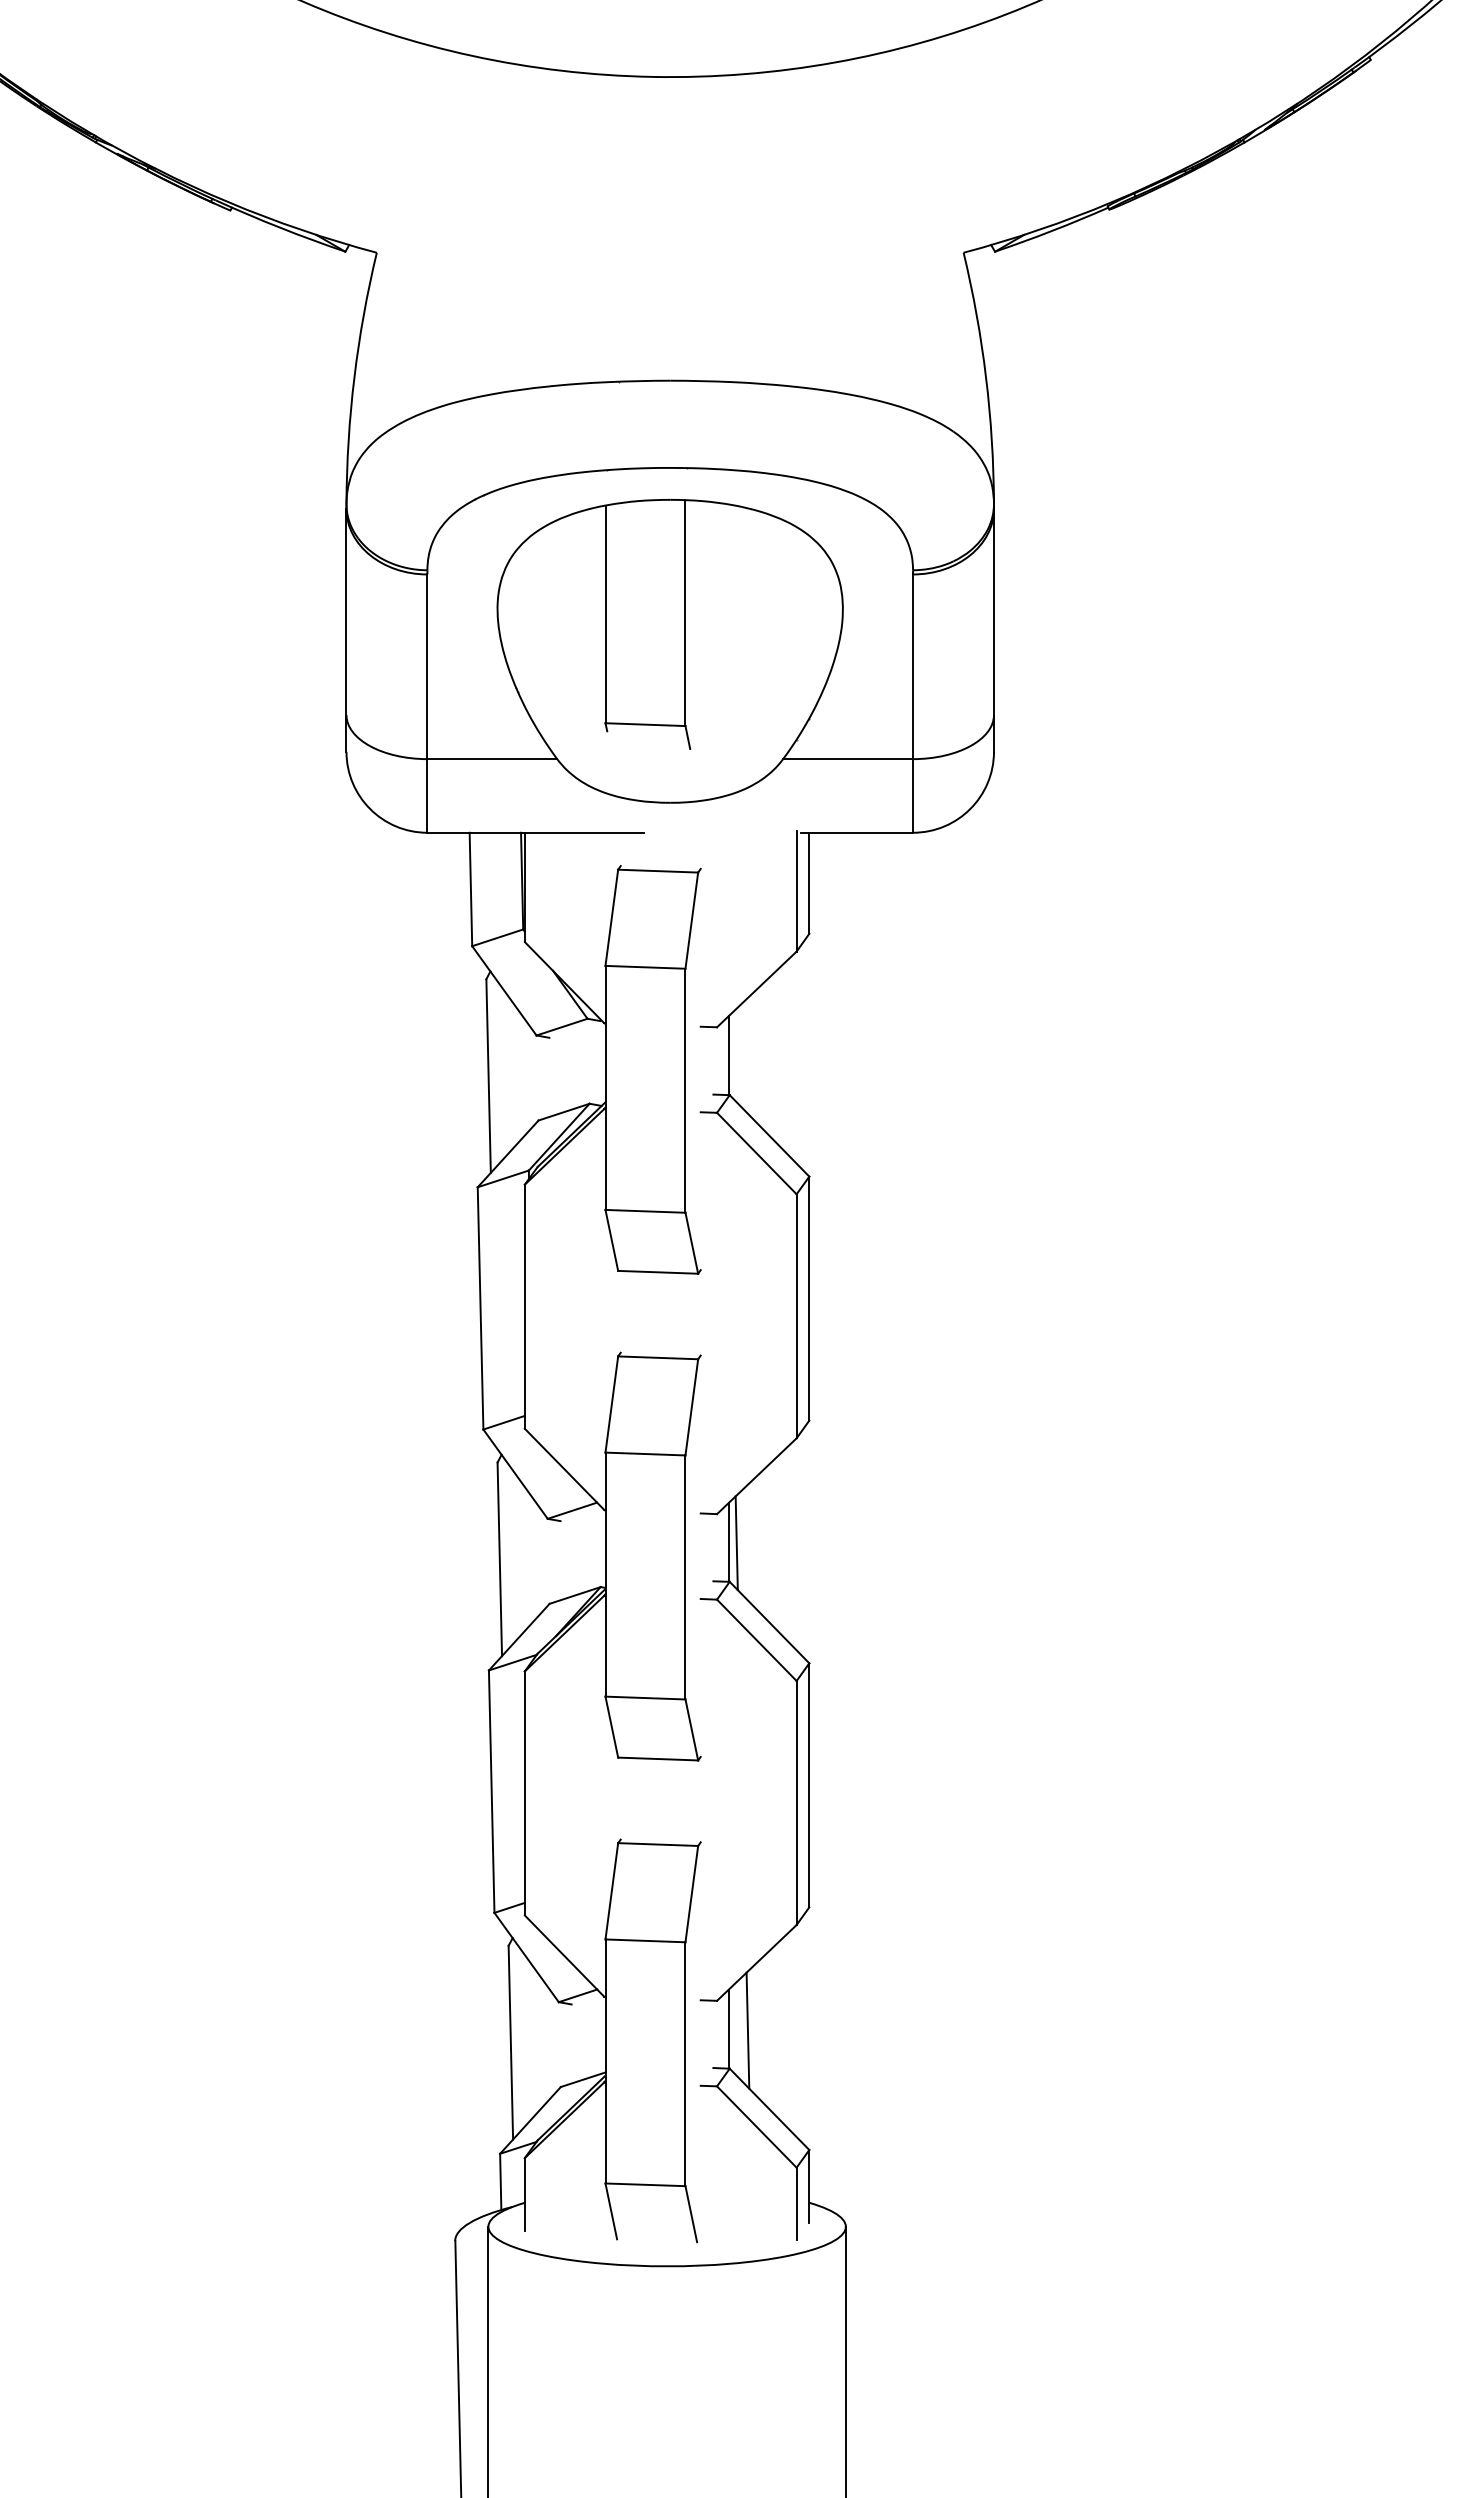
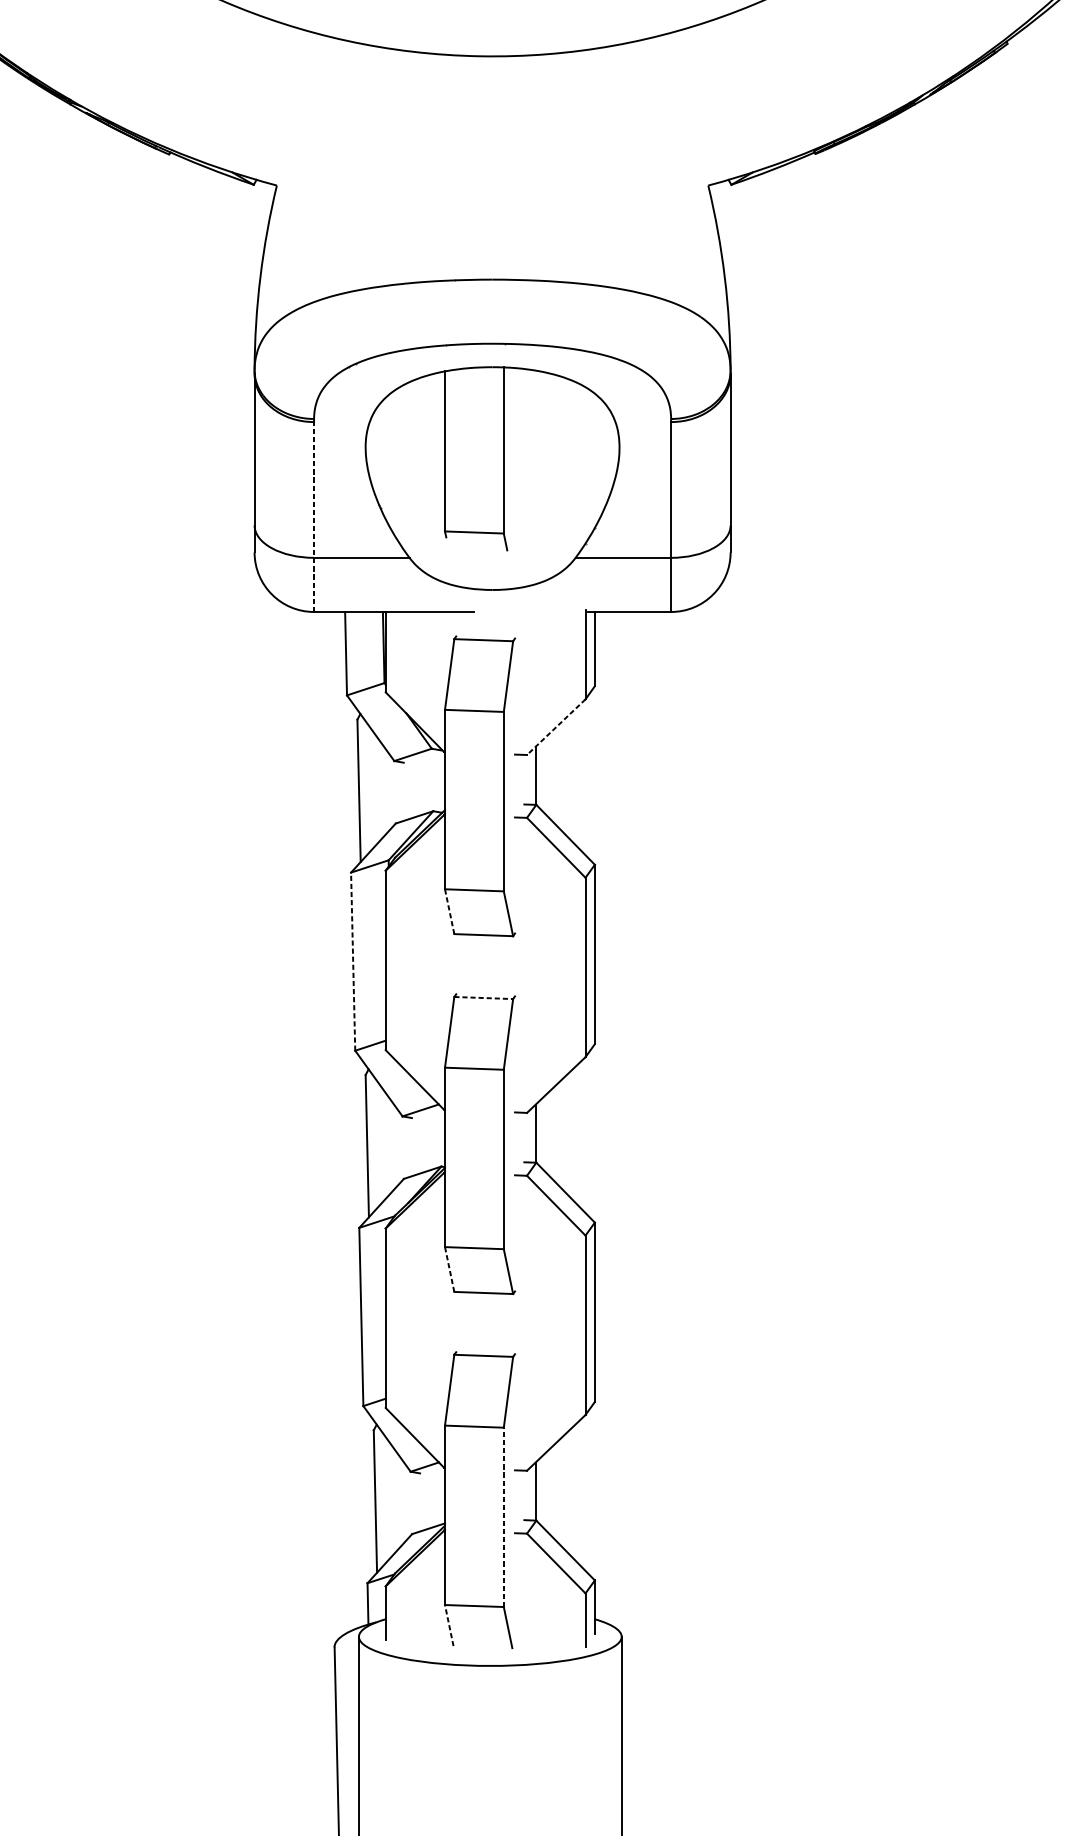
line: (427, 703) -> (314, 516), solid -> dashed
line: (756, 989) -> (556, 727), solid -> dashed
line: (611, 1239) -> (449, 911), solid -> dashed
line: (480, 1307) -> (353, 961), solid -> dashed
line: (658, 1357) -> (483, 997), solid -> dashed
line: (736, 1543) -> (541, 1134), removed
line: (611, 1726) -> (449, 1269), solid -> dashed
line: (747, 2030) -> (549, 1492), removed
line: (685, 2064) -> (503, 1517), solid -> dashed
line: (611, 2211) -> (449, 1625), solid -> dashed

